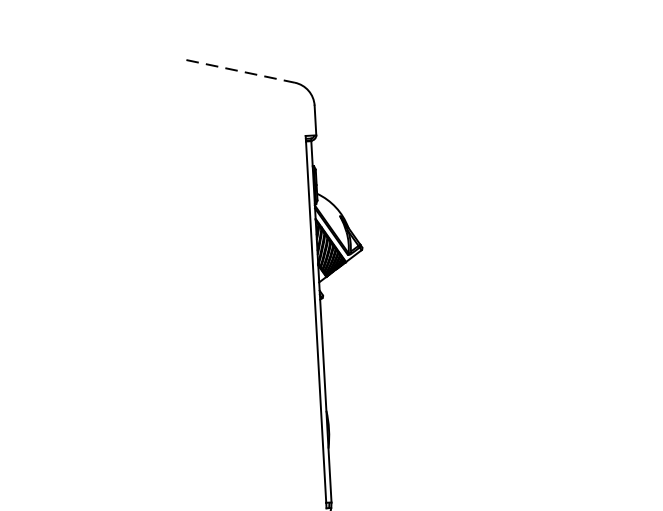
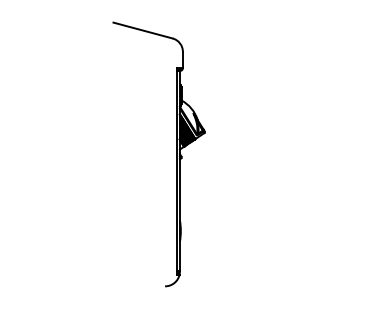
line: (241, 71) -> (143, 30), dashed -> solid

